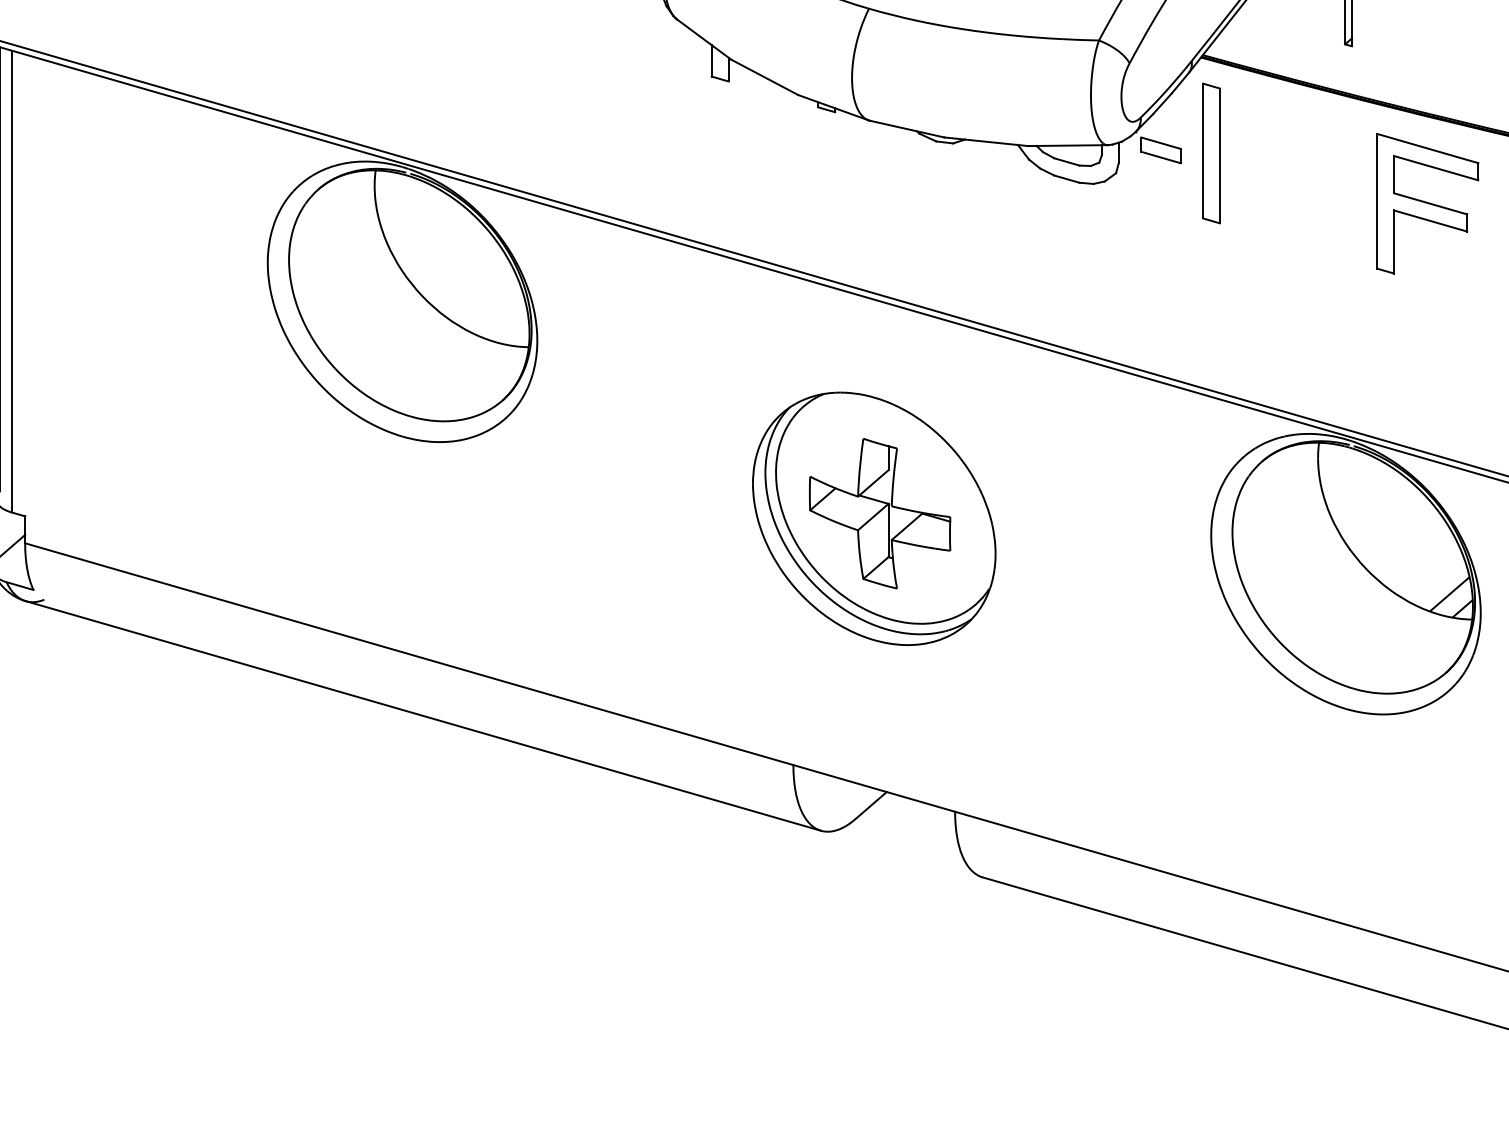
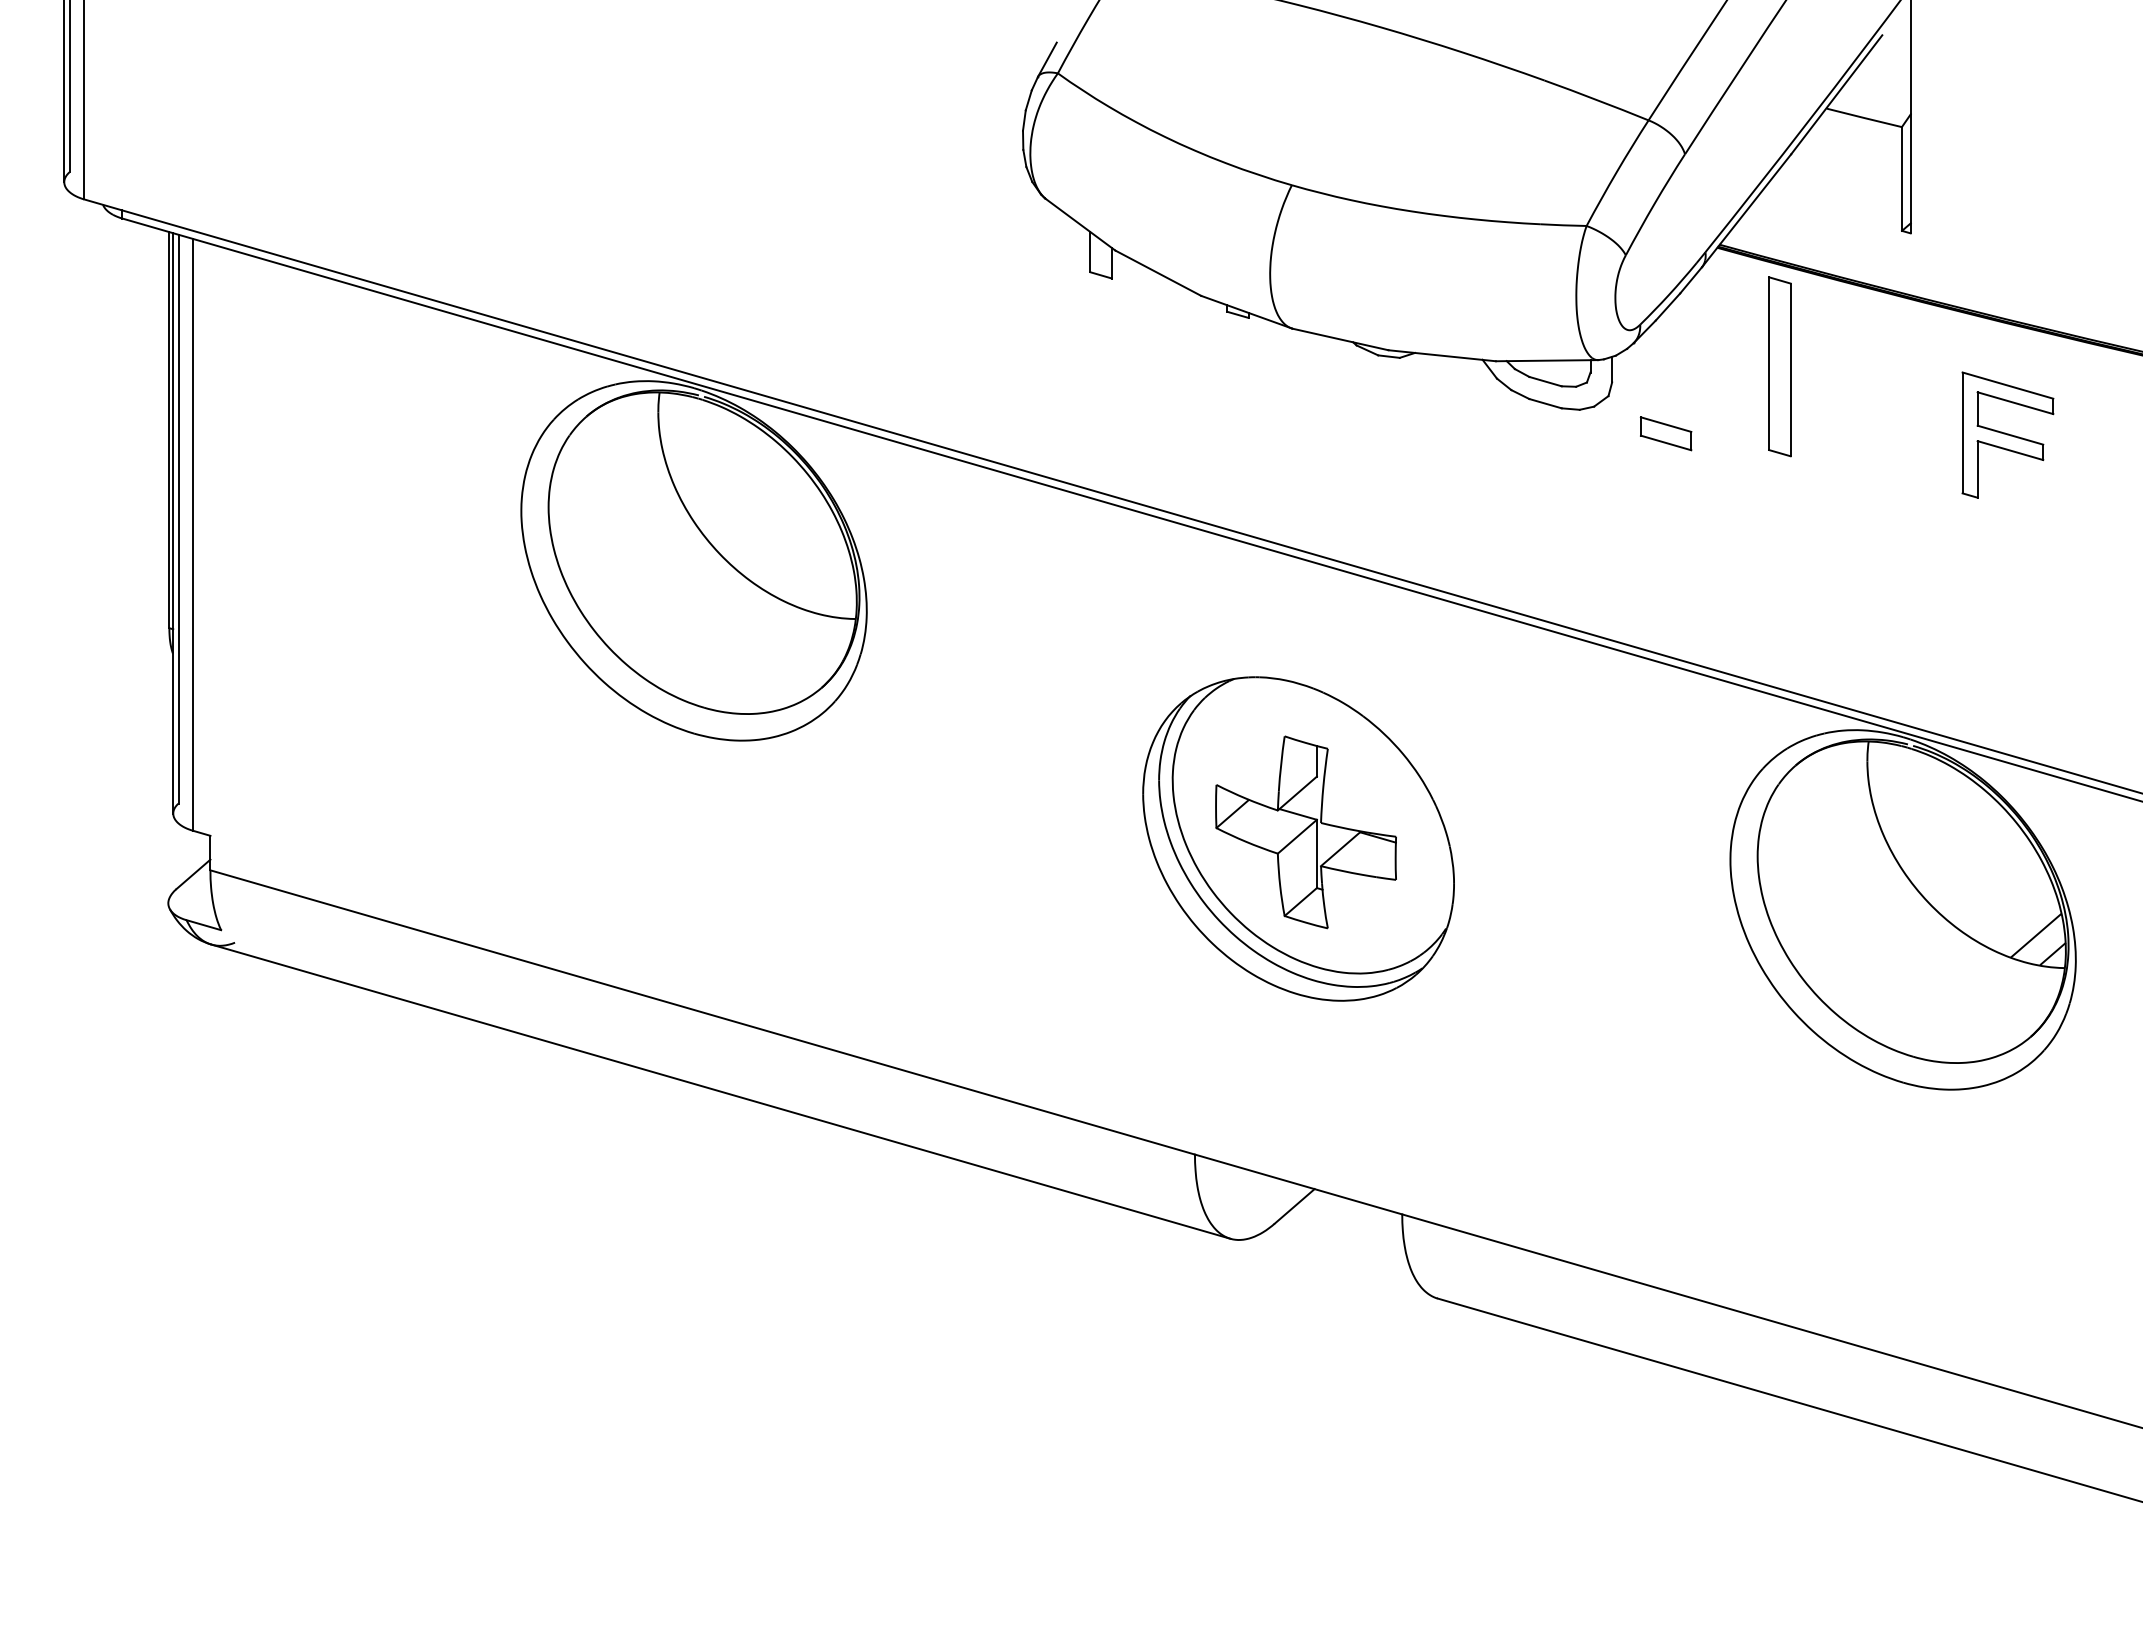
part: (1160, 150) -> (1665, 433), moved
part: (1211, 153) -> (1779, 366), moved
part: (1427, 203) -> (2007, 434), size x0.7

